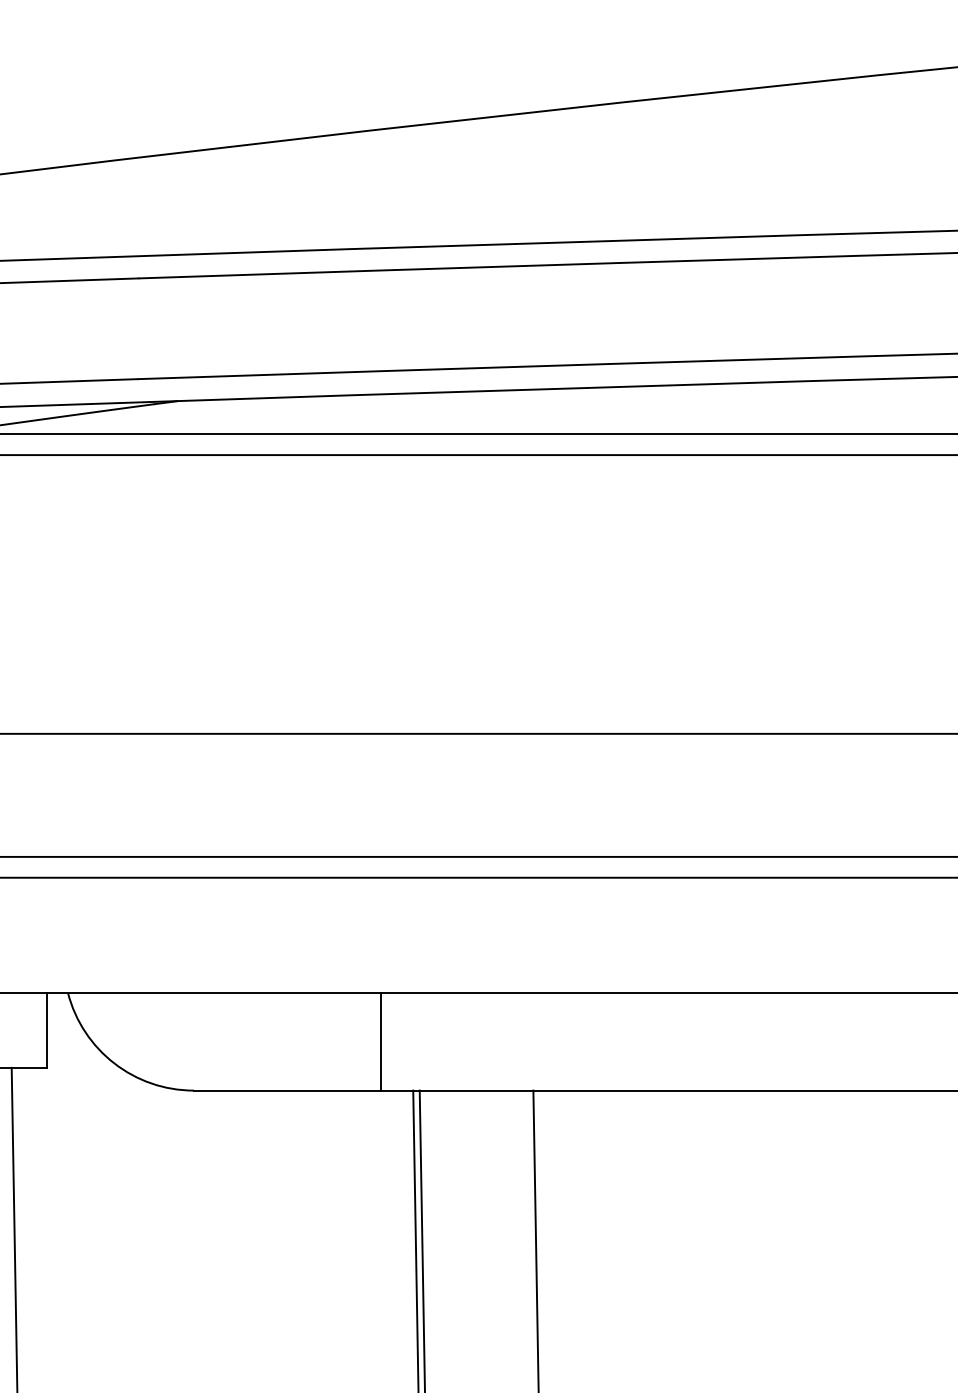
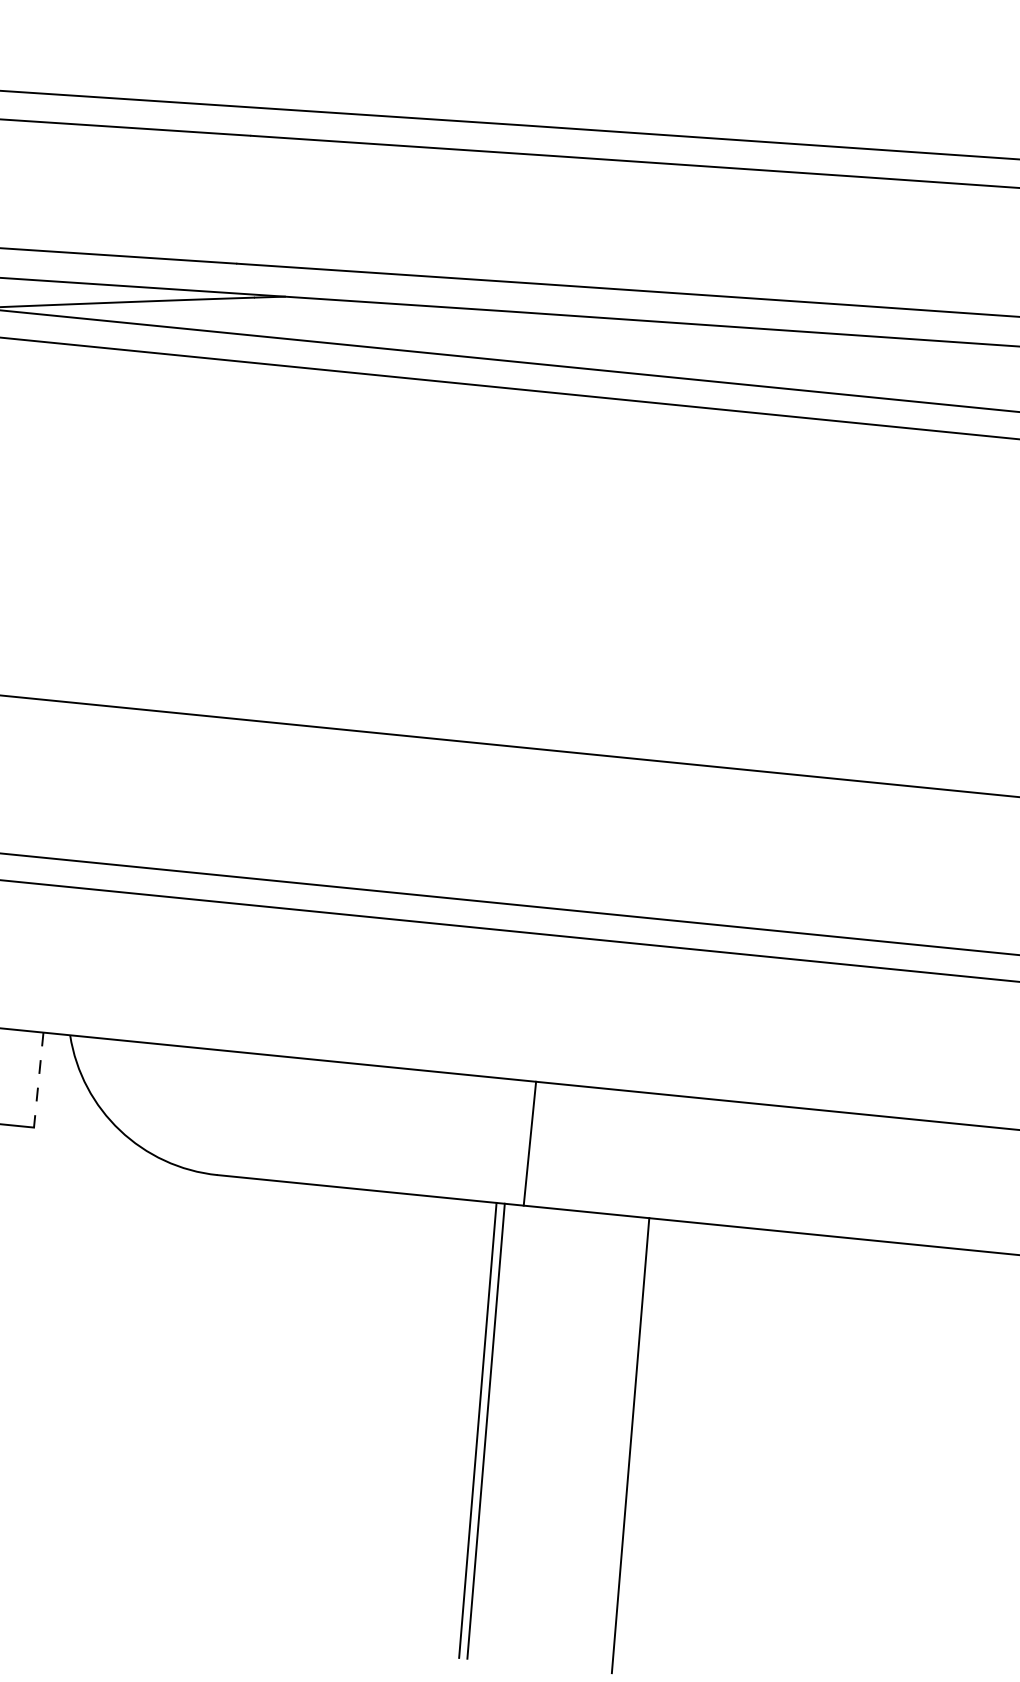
line: (47, 1031) -> (39, 1081), solid -> dashed
line: (380, 1041) -> (529, 1143), moved

